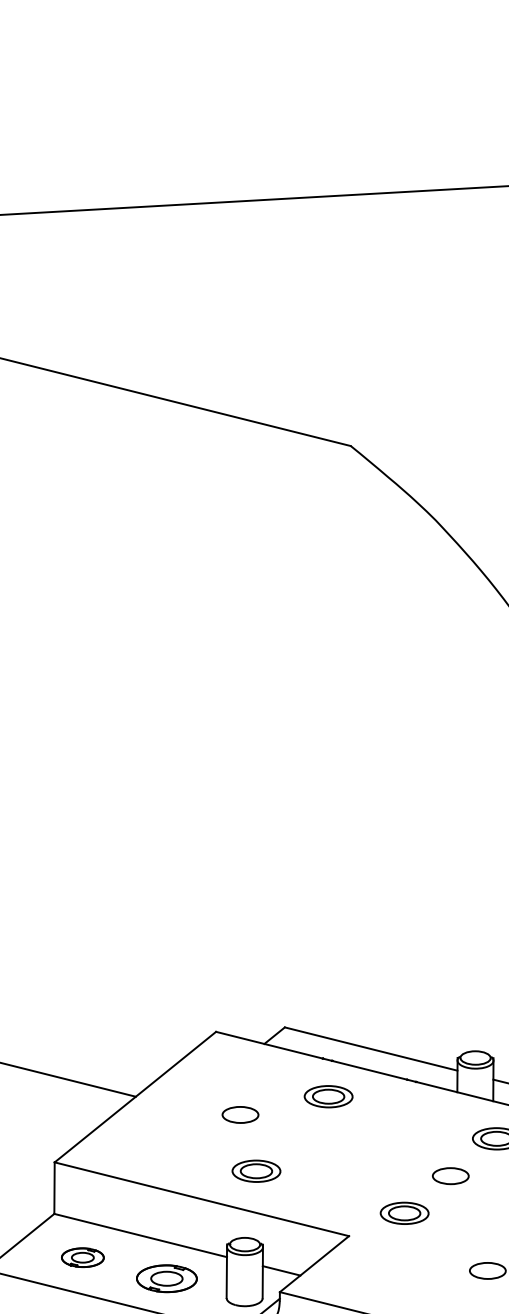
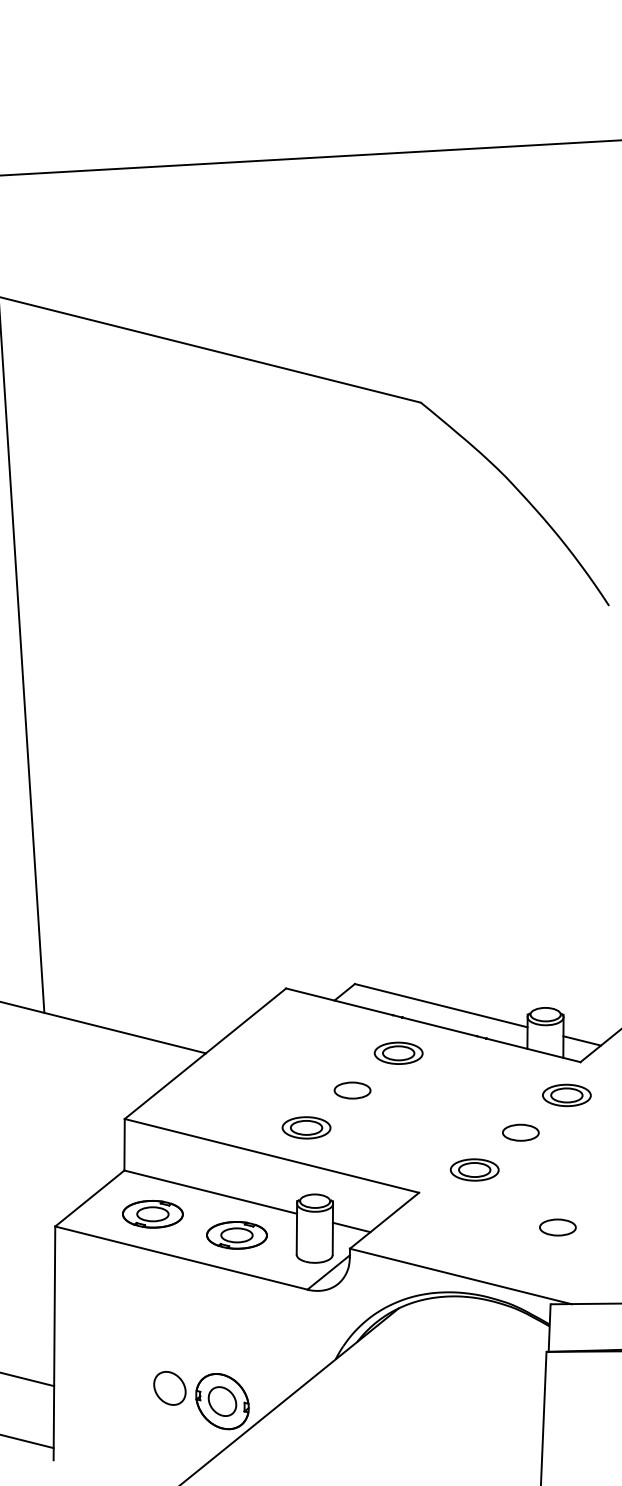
part: (240, 1114) -> (352, 1090), moved
part: (256, 1170) -> (306, 1127), moved
part: (82, 1257) -> (152, 1214), size x1.43

